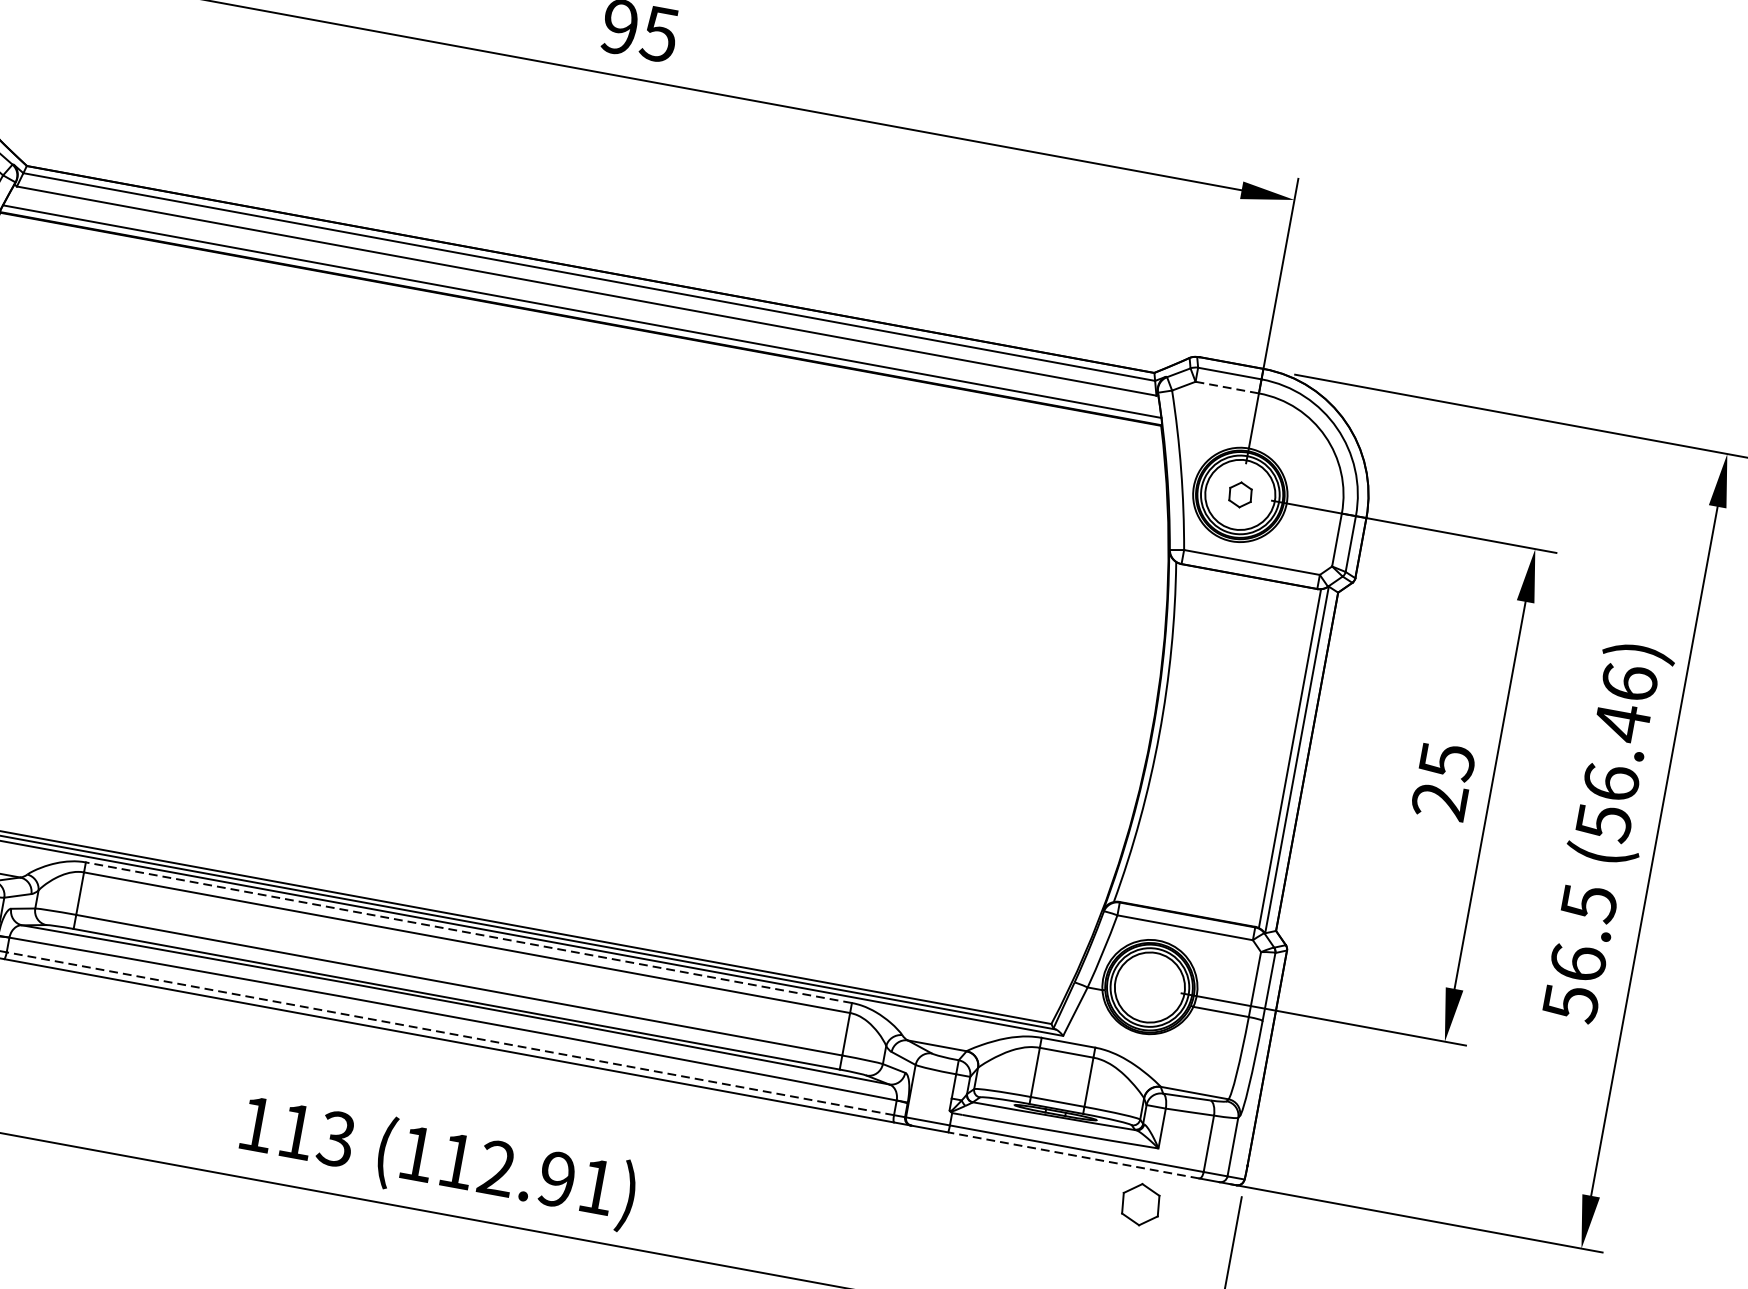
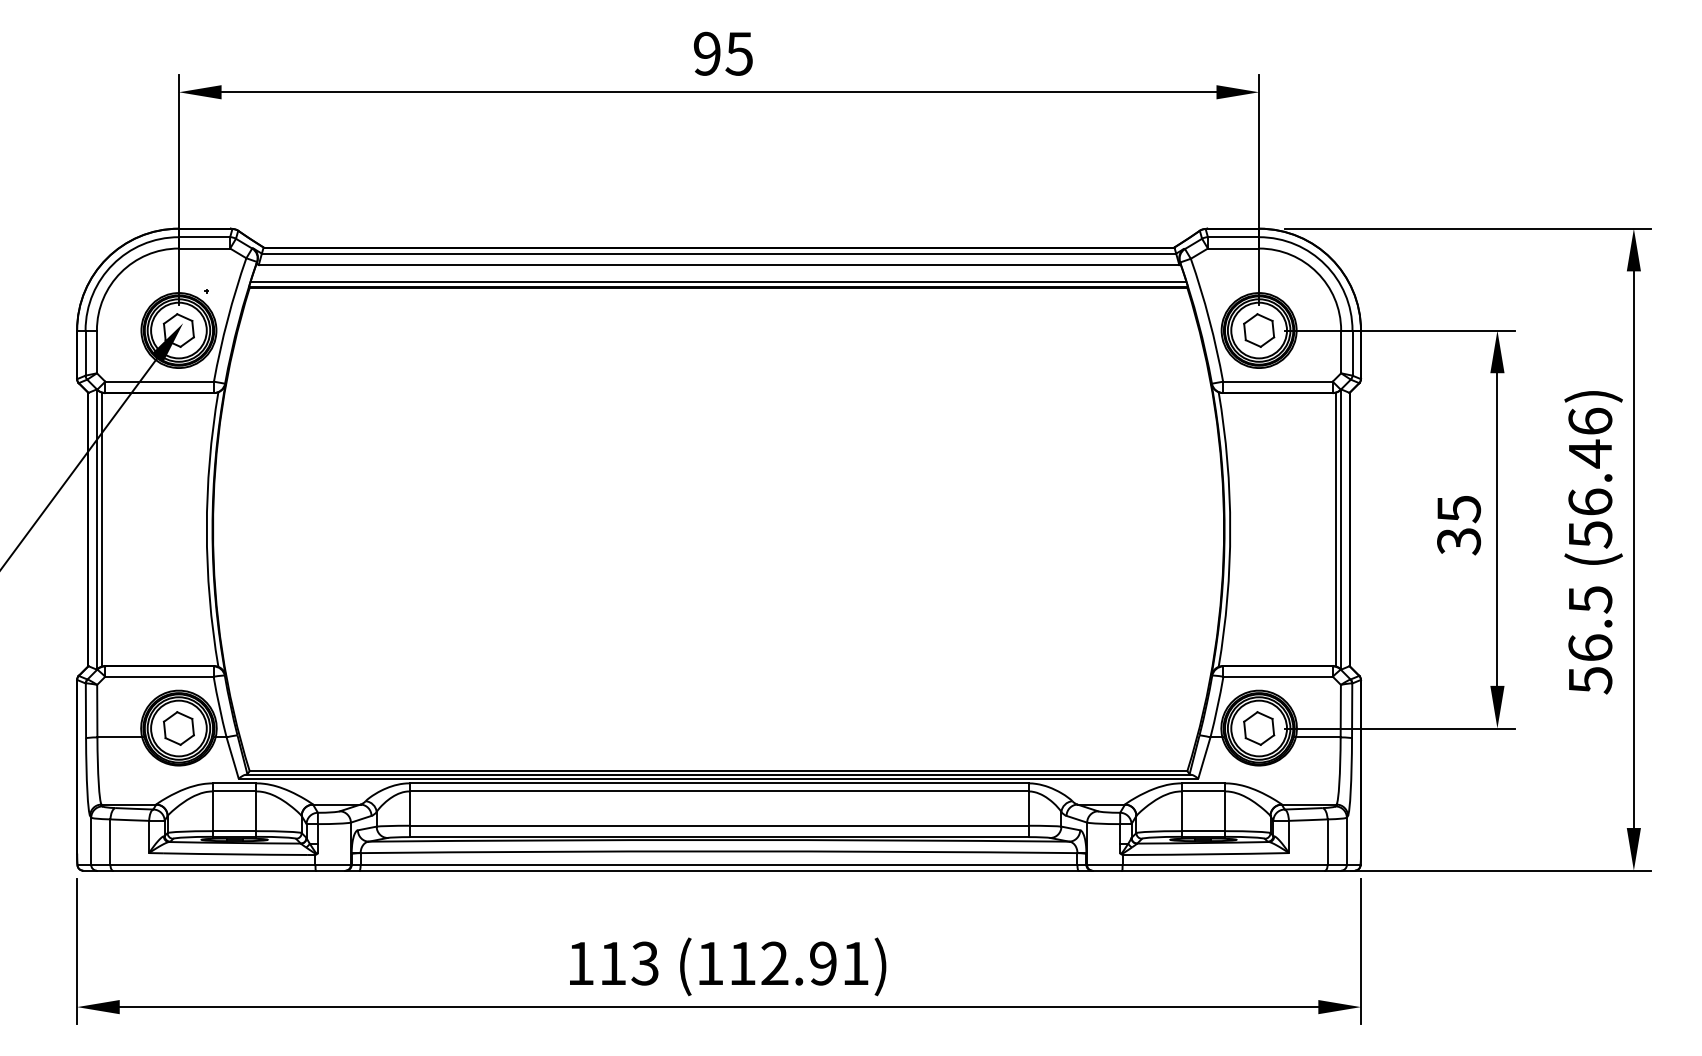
line: (1227, 387) -> (1233, 248), dashed -> solid
part: (1240, 494) -> (1259, 330), size x1.67
text: (1440, 801) -> (1459, 541), 25 -> 35
line: (468, 932) -> (718, 783), dashed -> solid
line: (449, 1033) -> (718, 864), dashed -> solid
line: (1073, 1155) -> (1223, 870), dashed -> solid
part: (1141, 1204) -> (1259, 728), moved

